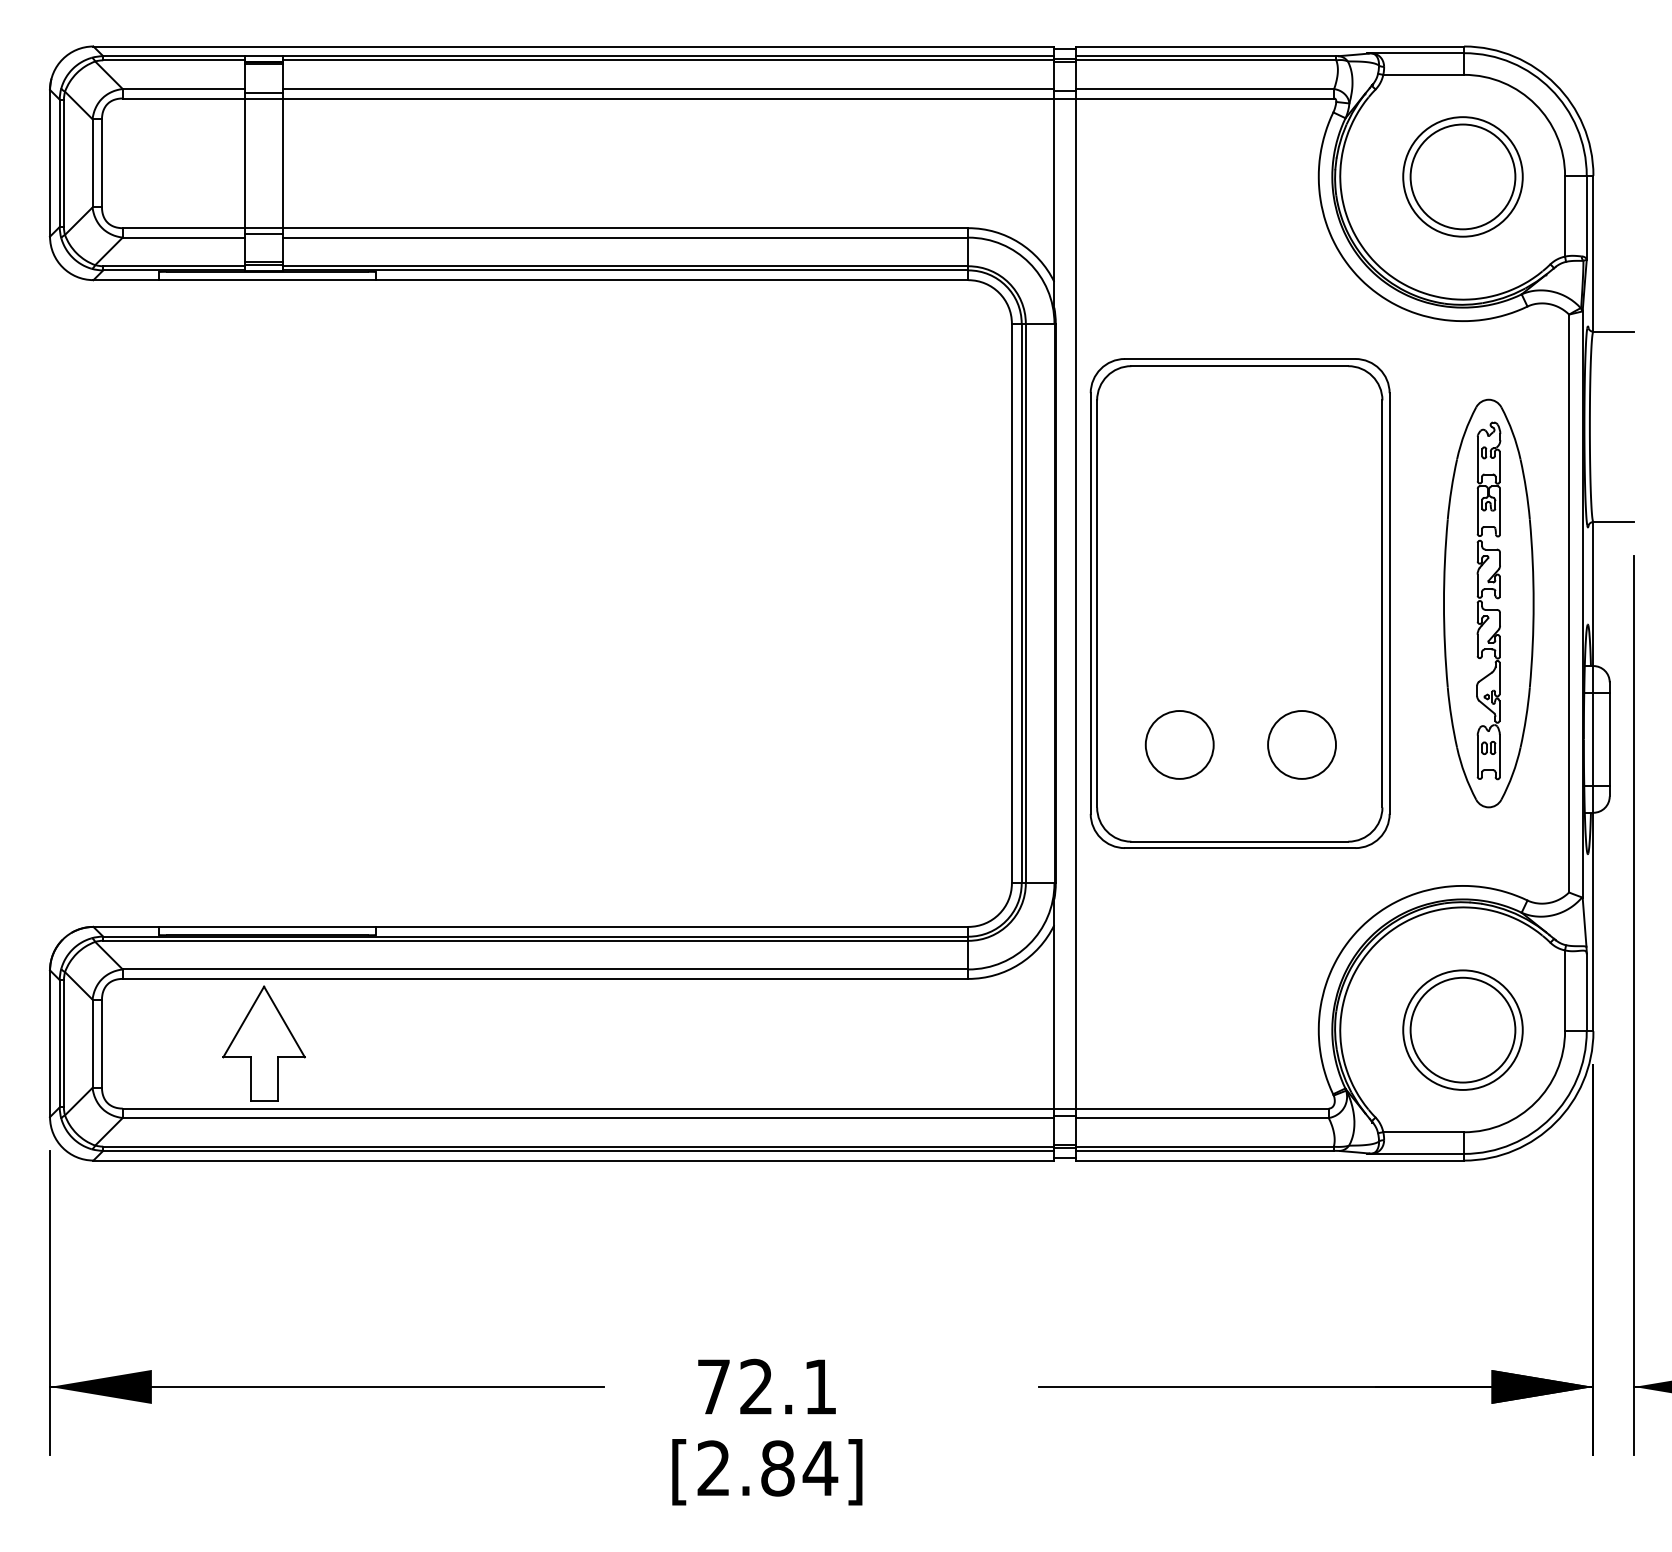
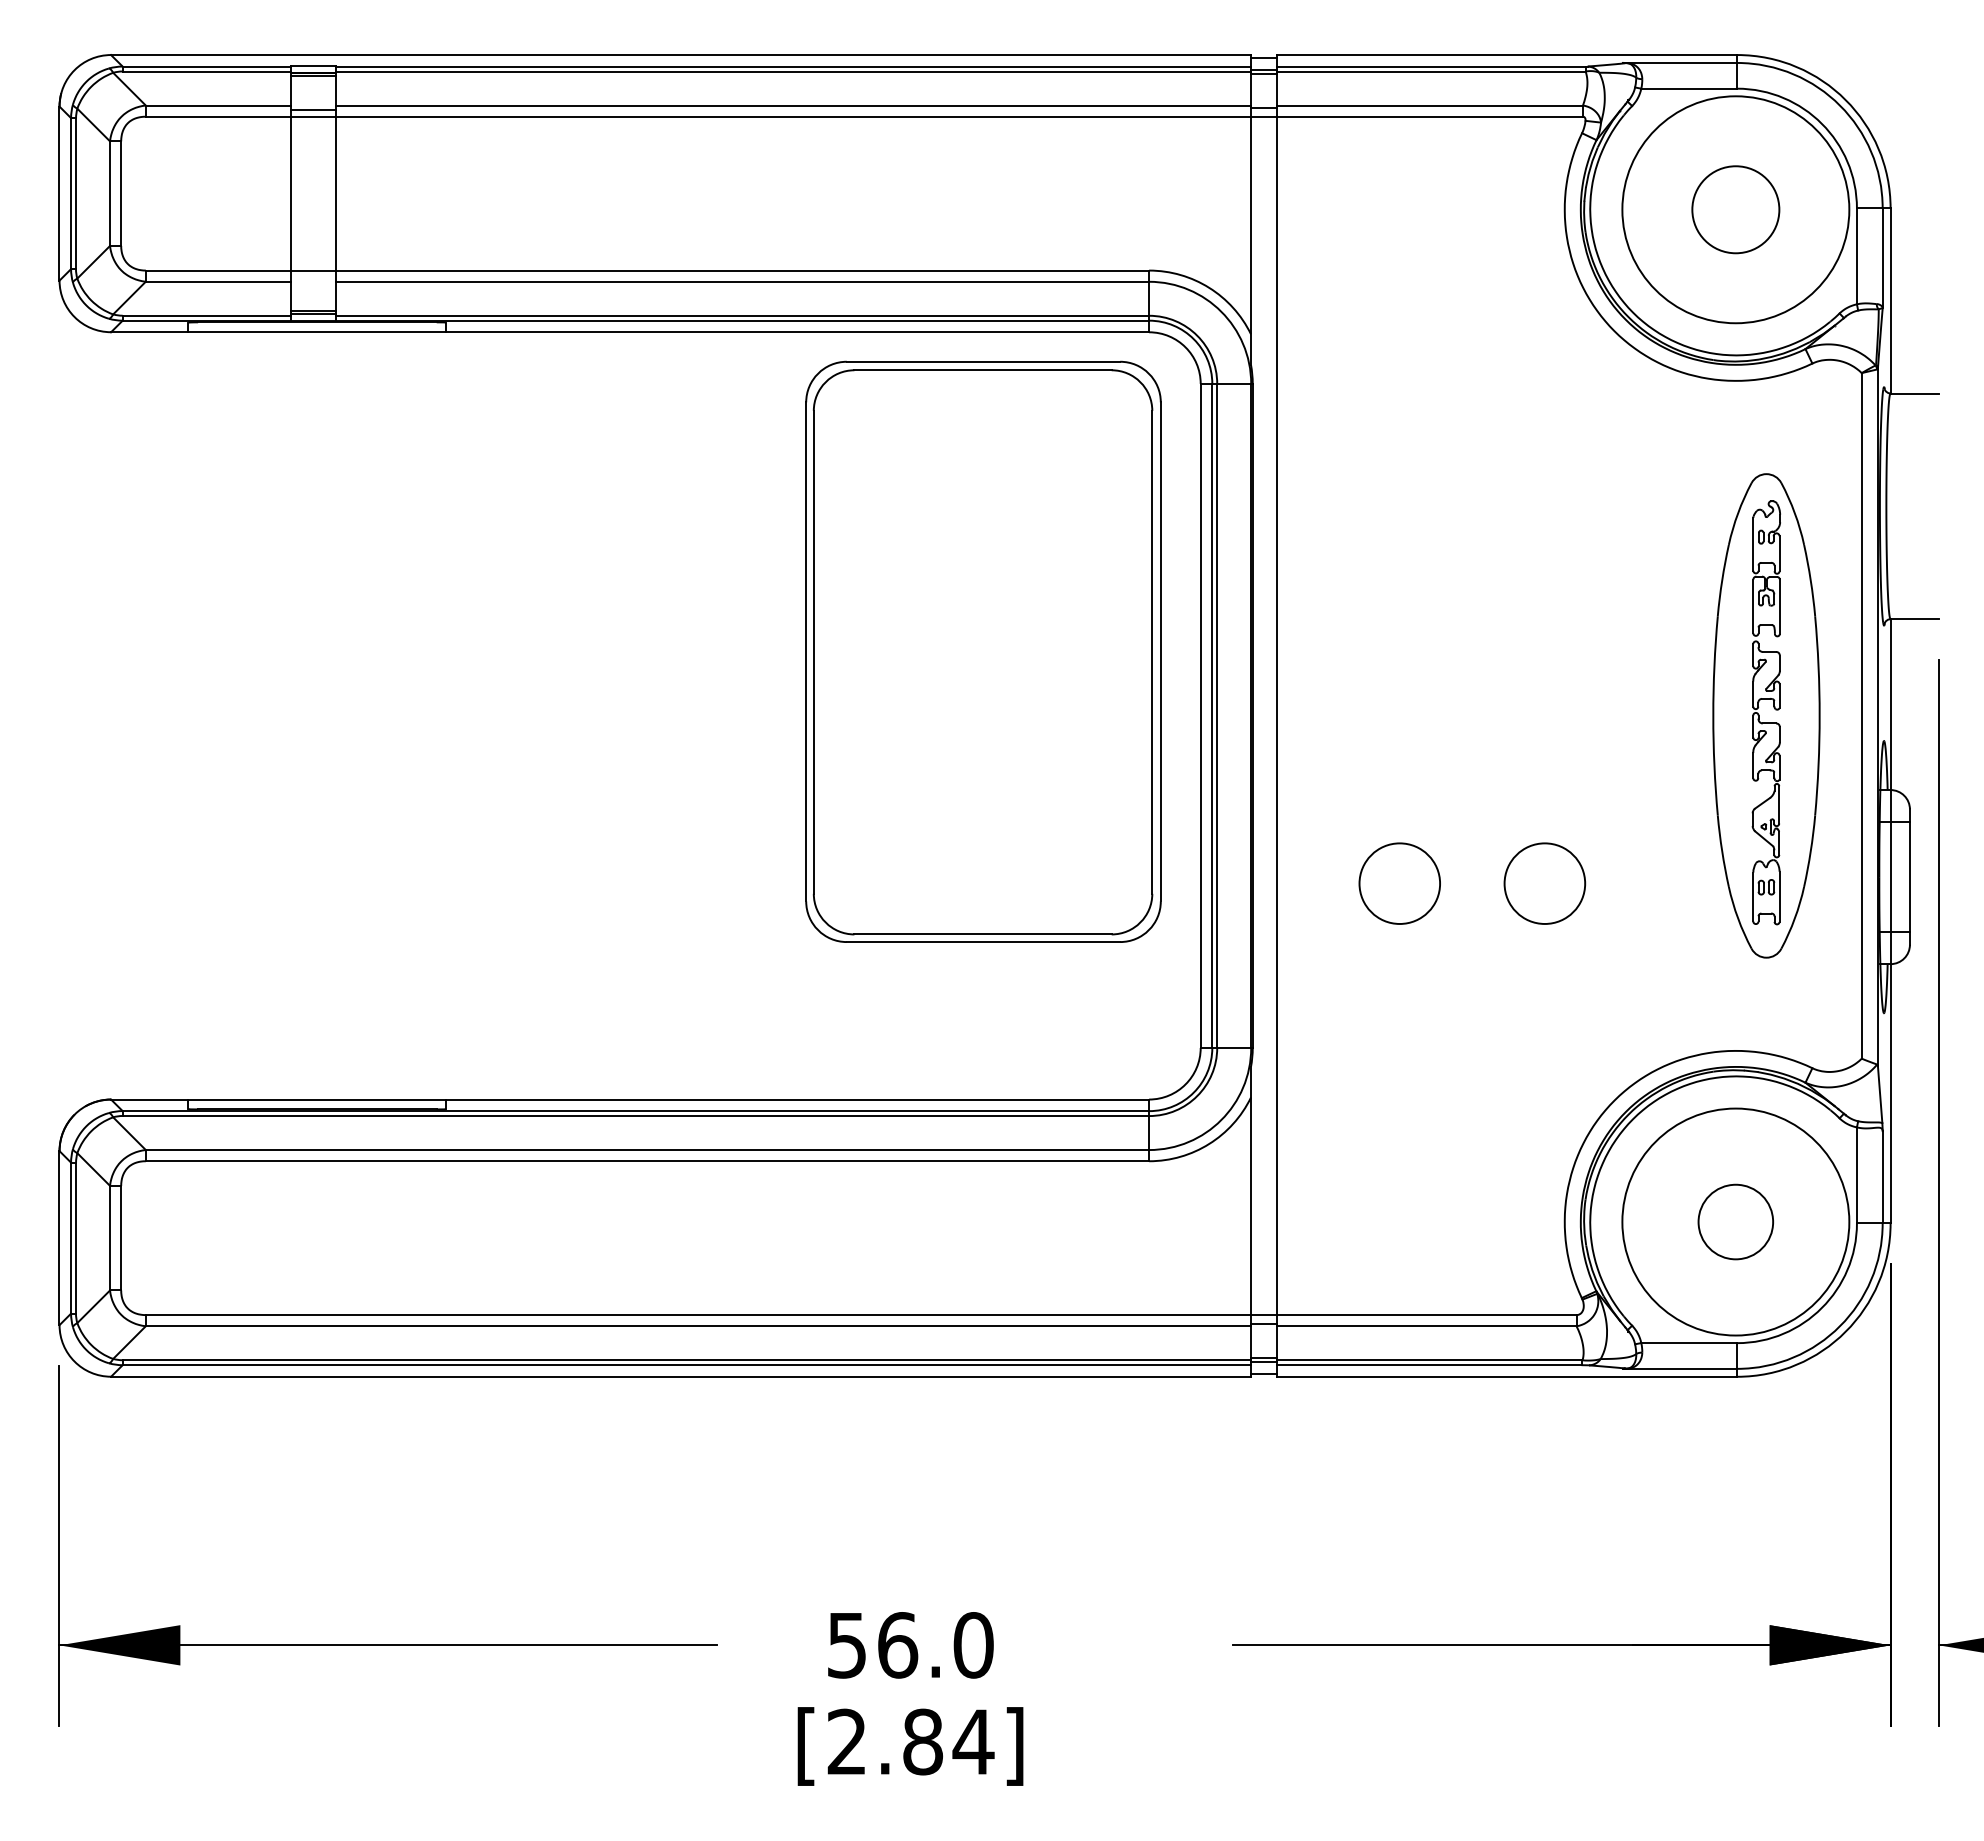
circle: (1462, 176) -> (1735, 209), size x0.7
circle: (1462, 176) -> (1735, 209), size x1.6
line: (264, 234) -> (313, 277), removed
part: (1240, 603) -> (983, 651), moved
circle: (1462, 1029) -> (1735, 1221), size x0.6
circle: (1462, 1029) -> (1735, 1221), size x1.6
part: (264, 1043) -> (313, 1237), removed
text: (767, 1387) -> (910, 1645), 72.1 -> 56.0

